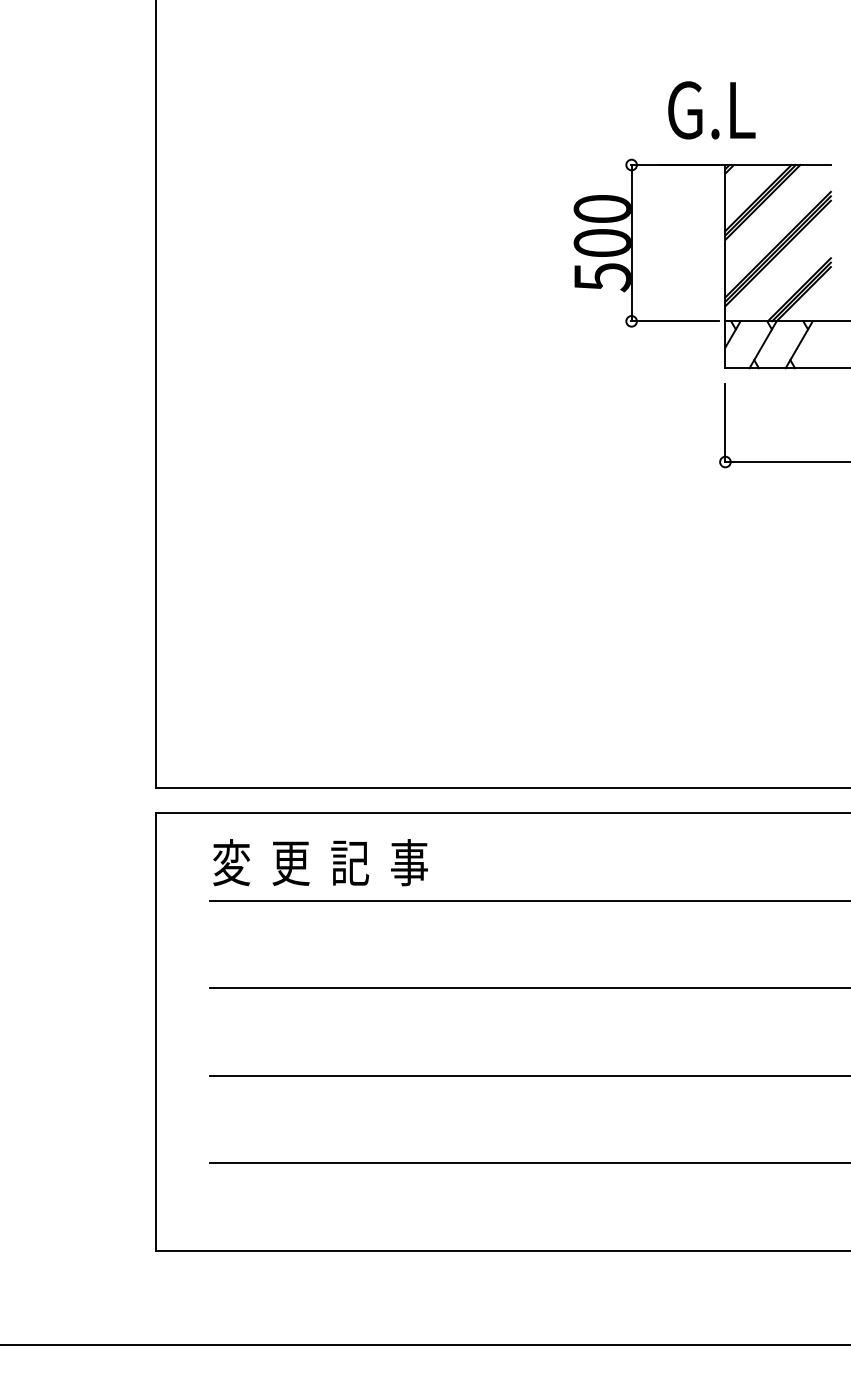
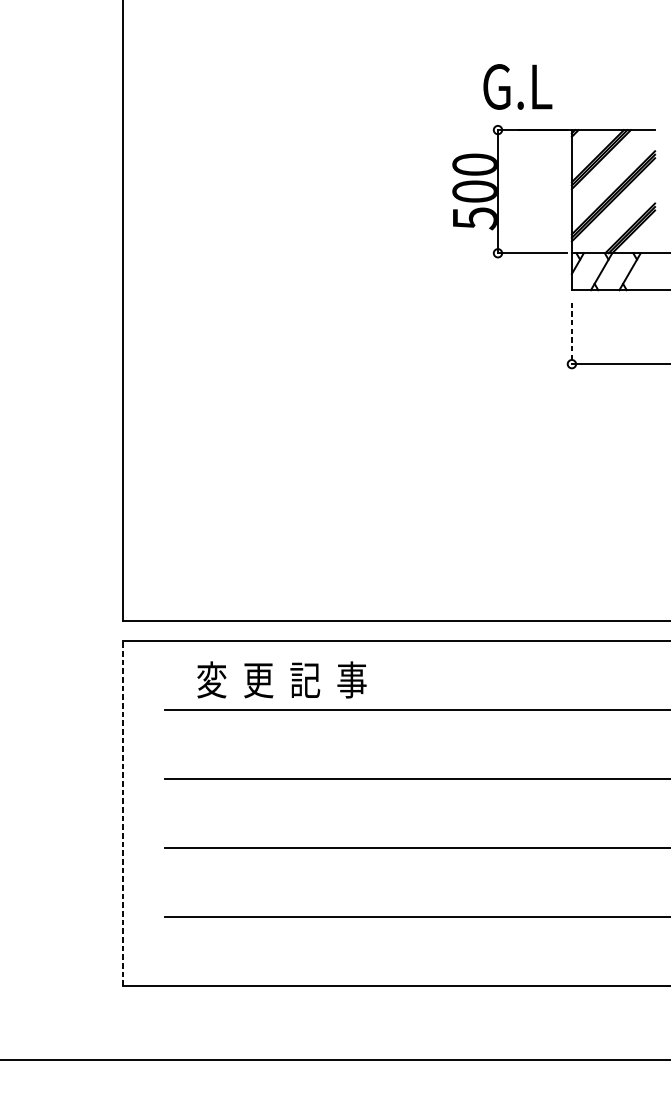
text: (711, 110) -> (517, 87), moved
line: (725, 423) -> (571, 333), solid -> dashed
text: (320, 862) -> (281, 679), moved
line: (156, 1032) -> (123, 813), solid -> dashed

